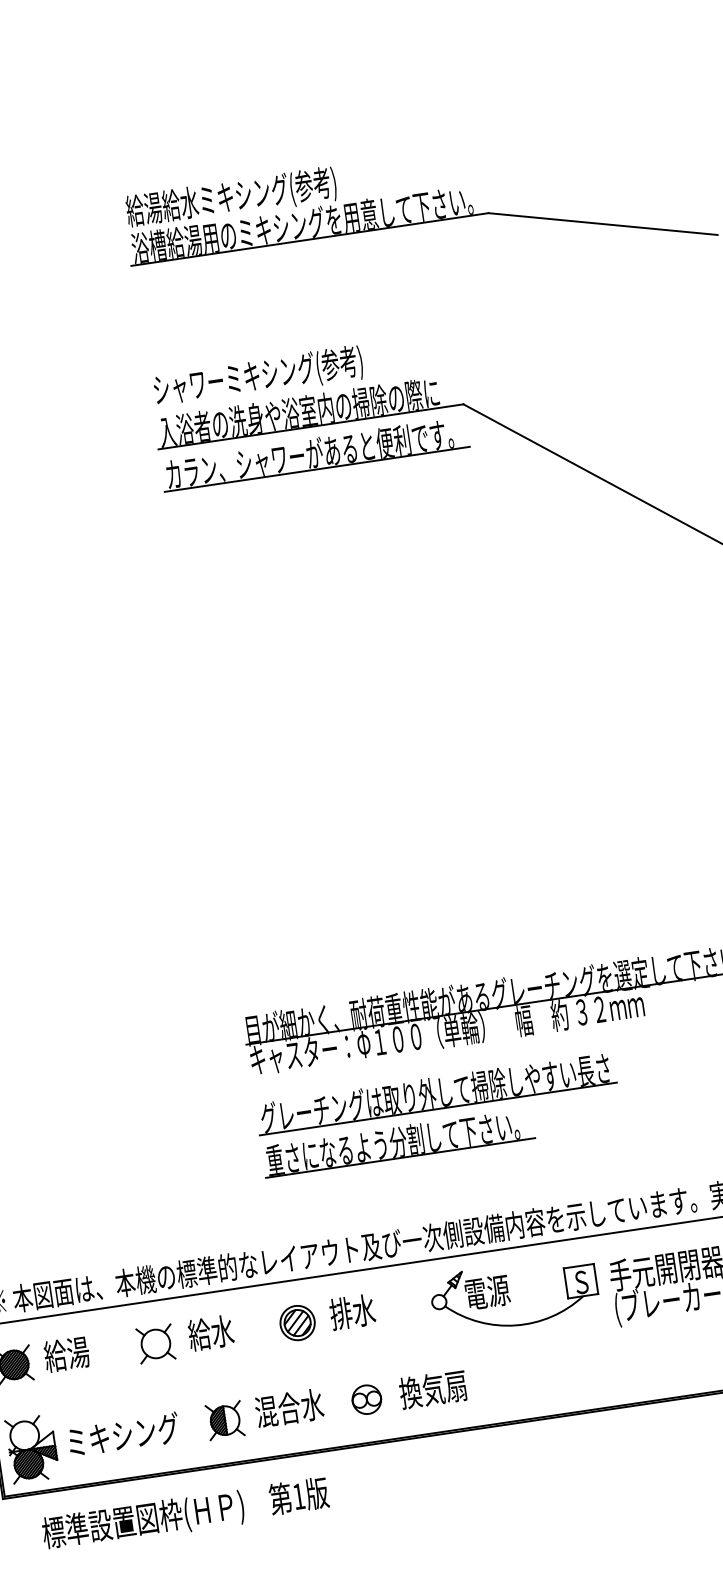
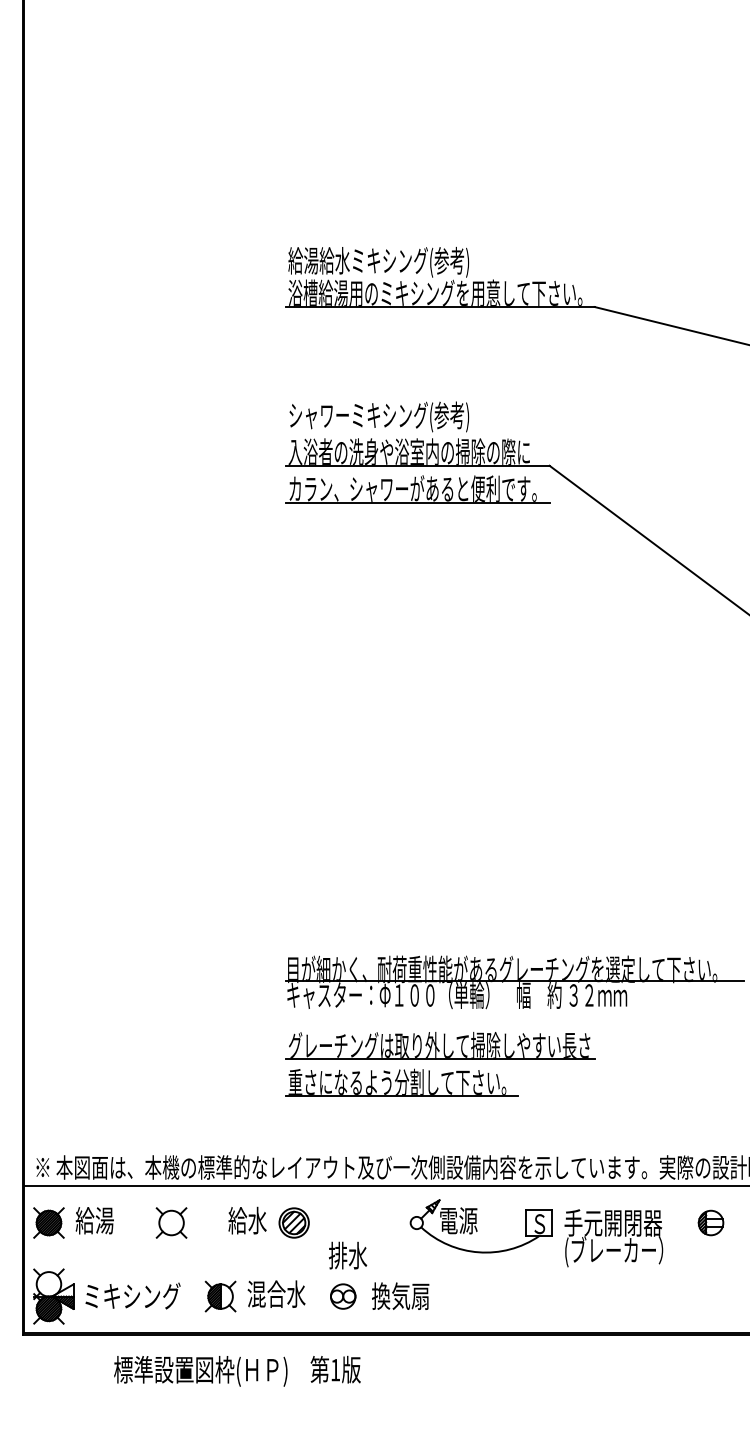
text: (353, 1311) -> (348, 1255), moved
text: (210, 1332) -> (247, 1220), moved
text: (185, 1513) -> (237, 1370), moved

